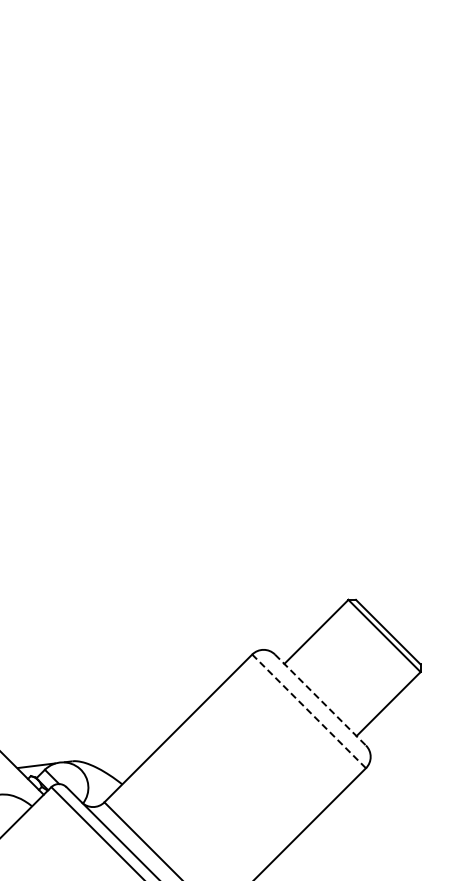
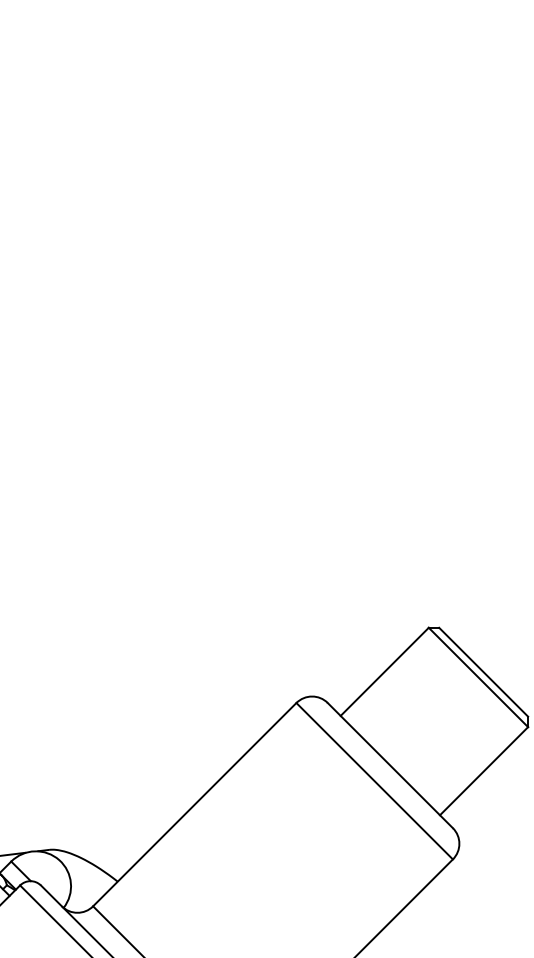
line: (320, 700) -> (390, 766), dashed -> solid
line: (308, 711) -> (373, 781), dashed -> solid

